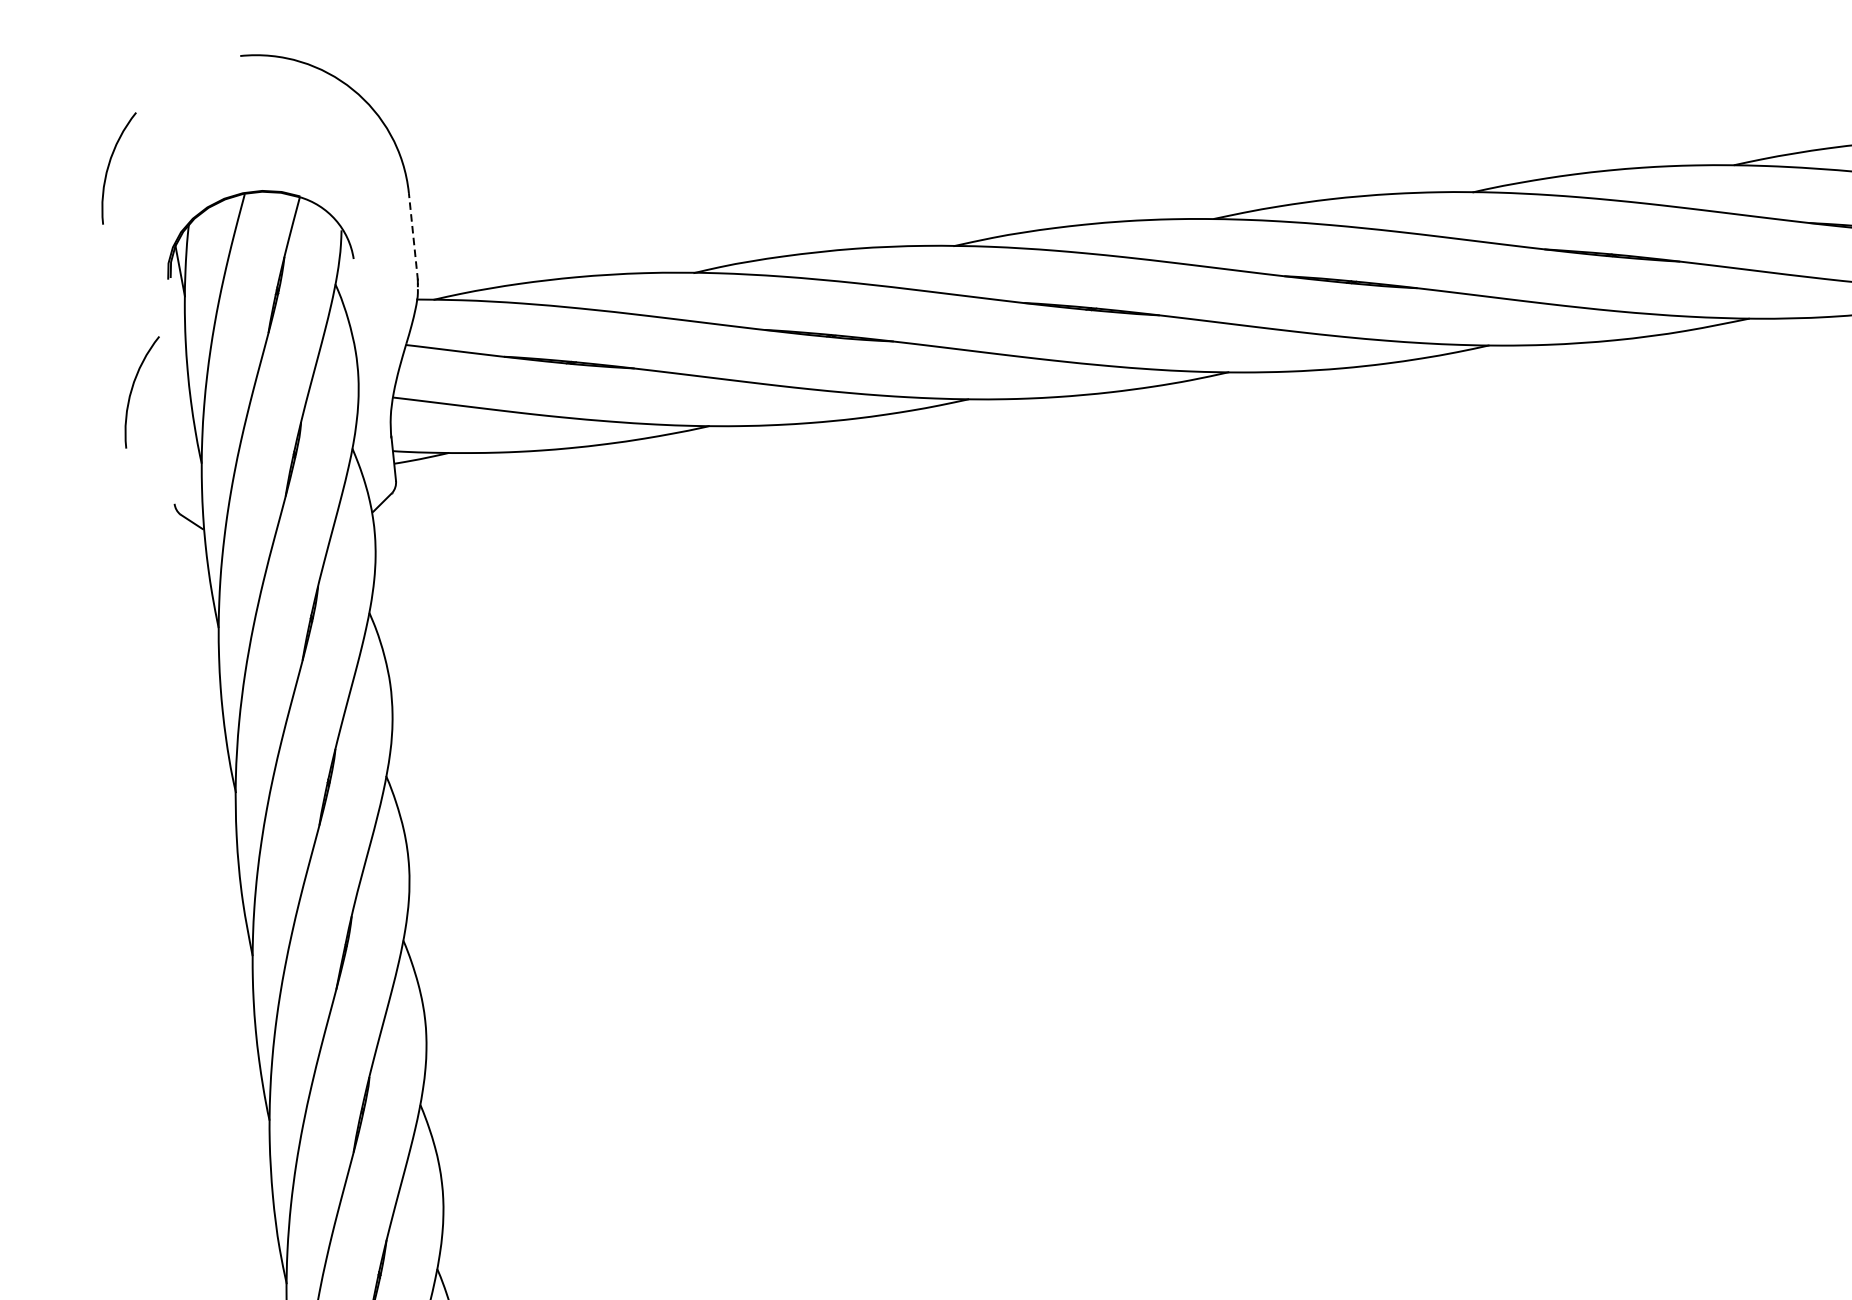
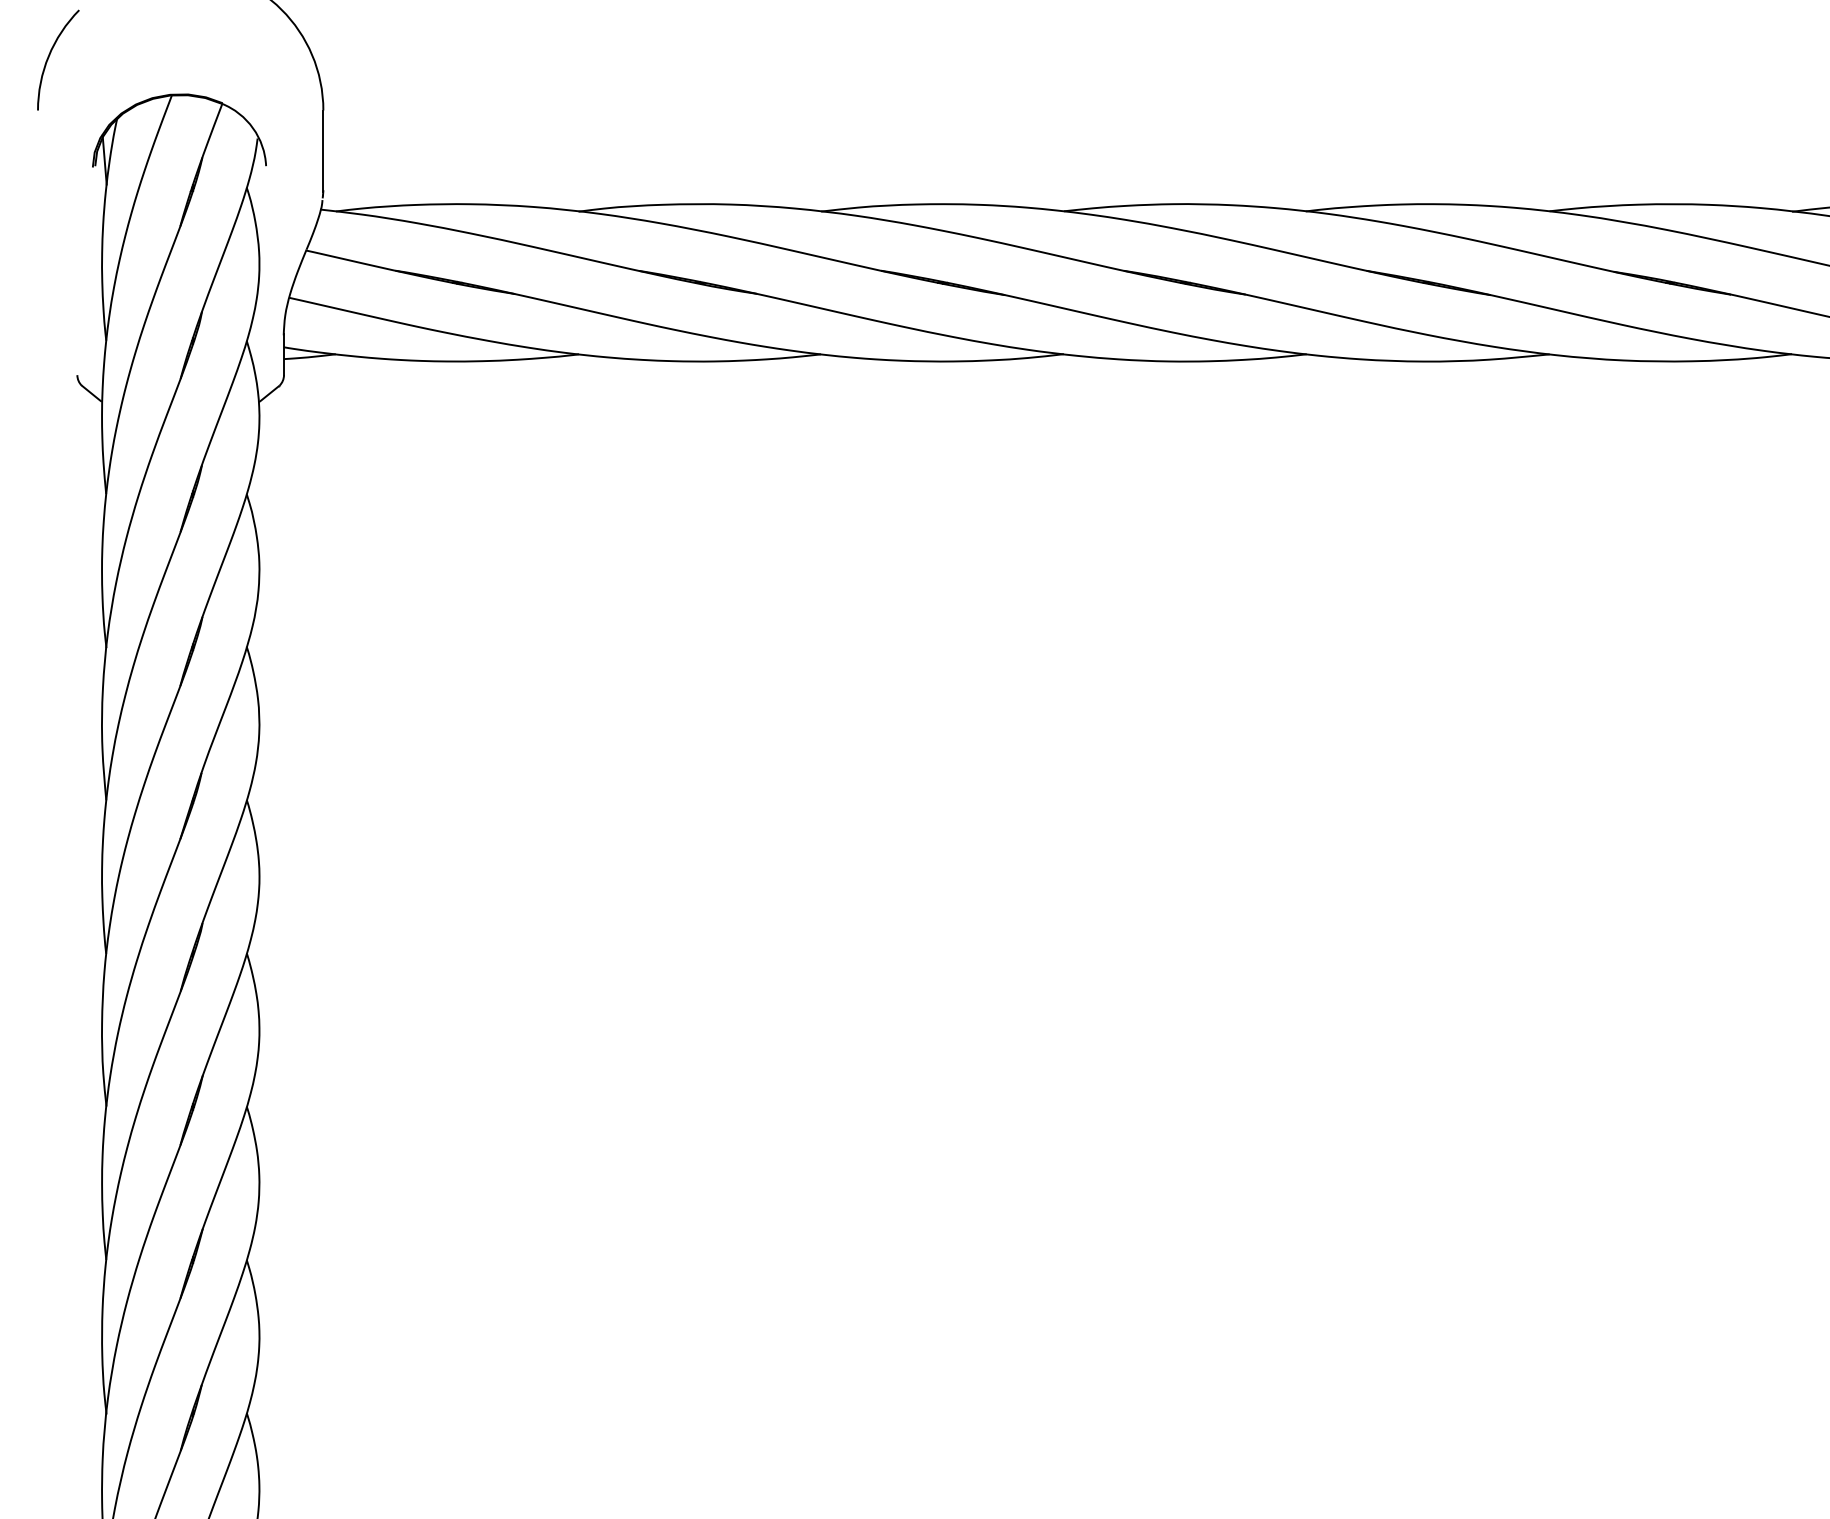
line: (413, 236) -> (323, 151), dashed -> solid
arc: (133, 388) -> (50, 264), removed

